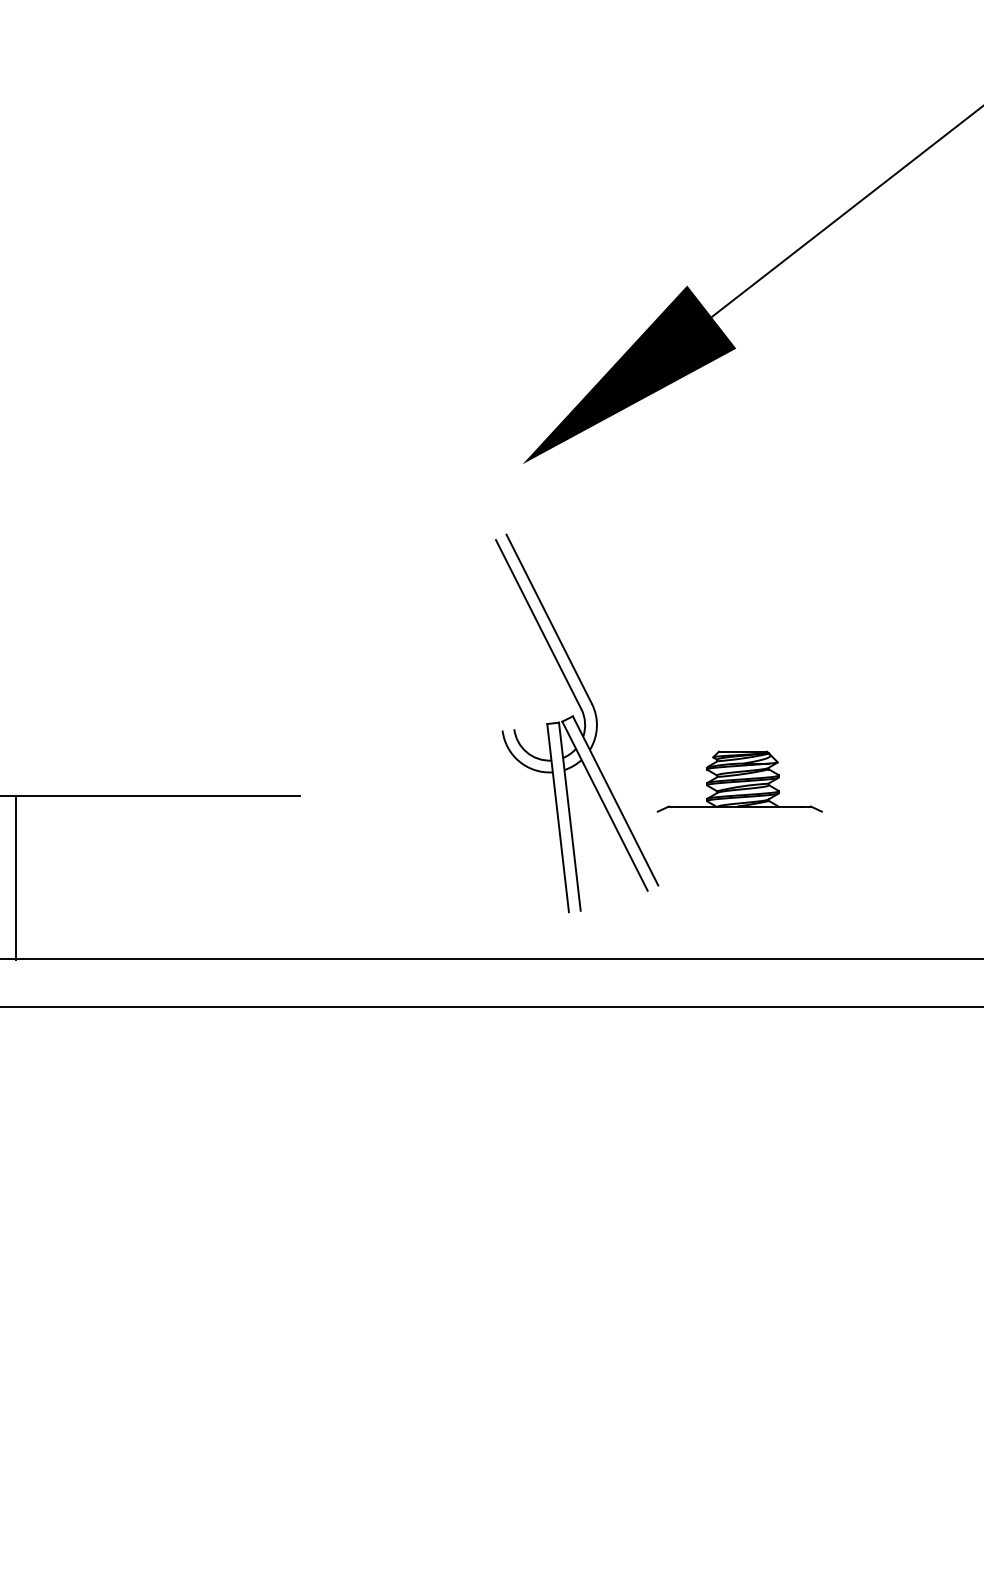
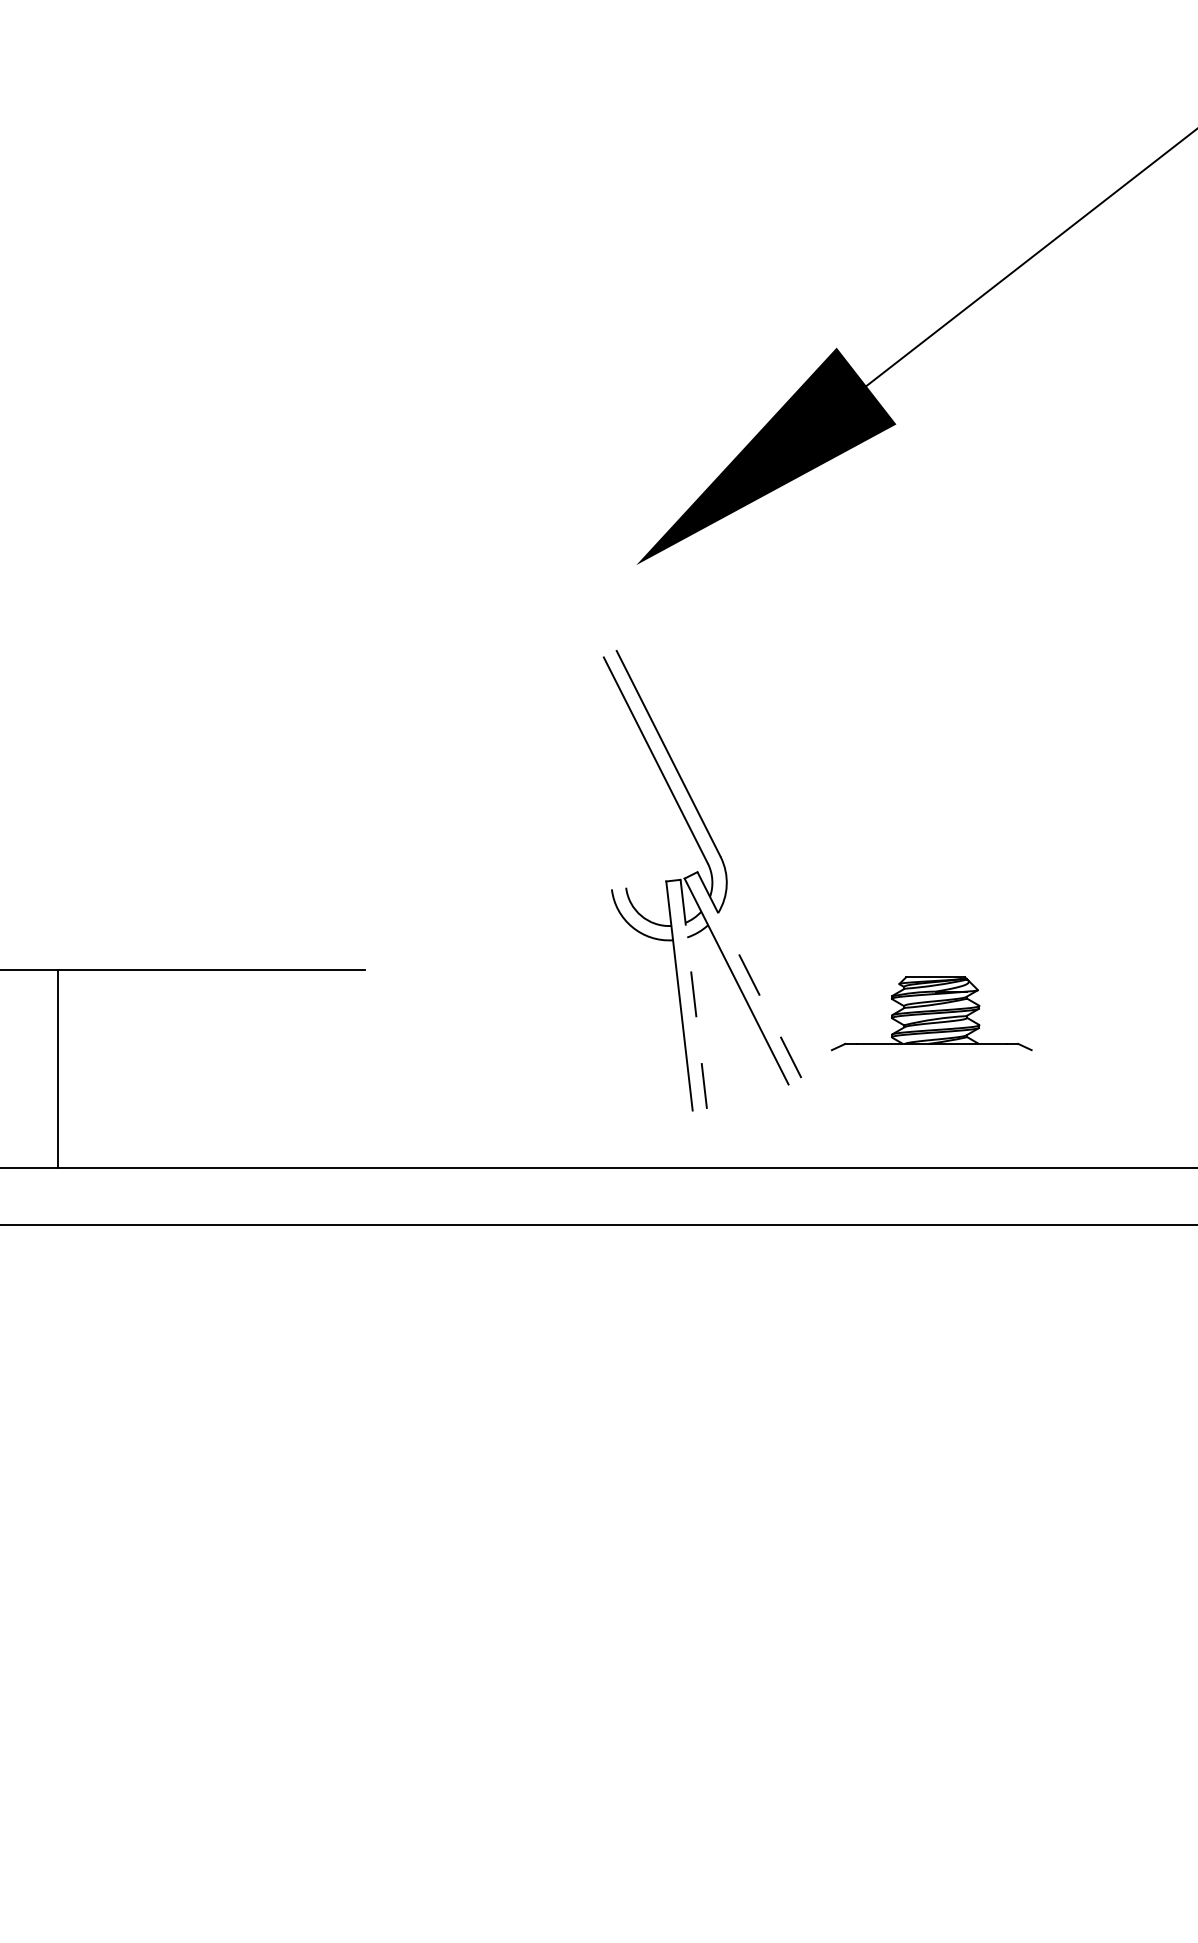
part: (739, 781) -> (931, 1013), moved
line: (615, 801) -> (749, 975), solid -> dashed
line: (569, 816) -> (693, 994), solid -> dashed
line: (15, 877) -> (57, 1068), moved

